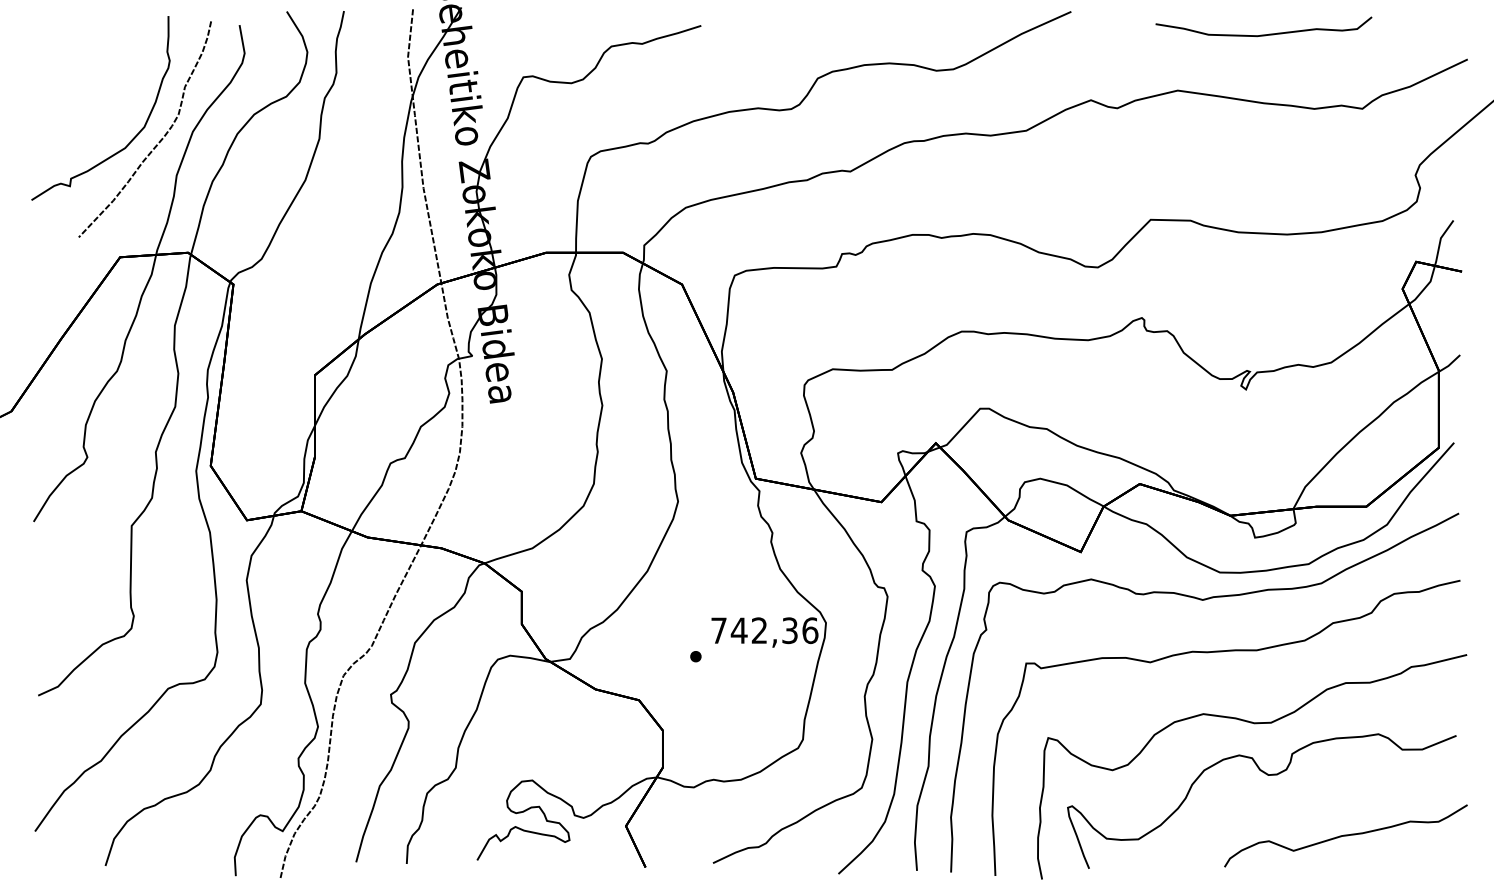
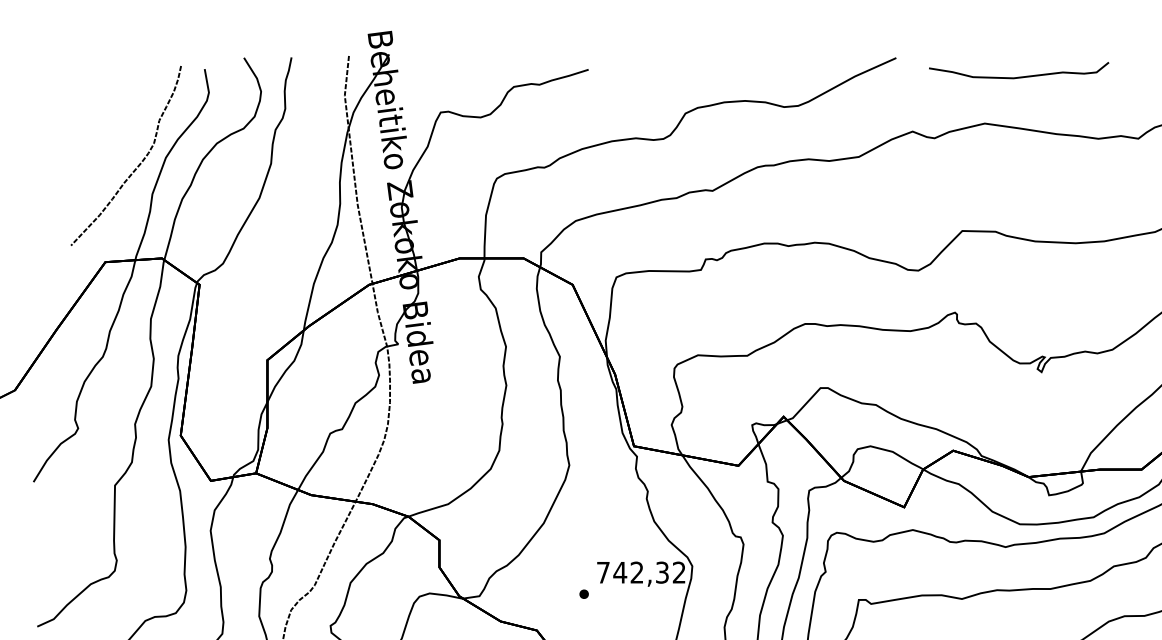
curve: (1263, 34) -> (1018, 76), moved
curve: (131, 139) -> (114, 164), removed
text: (810, 630) -> (679, 572), 742,36 -> 742,32

